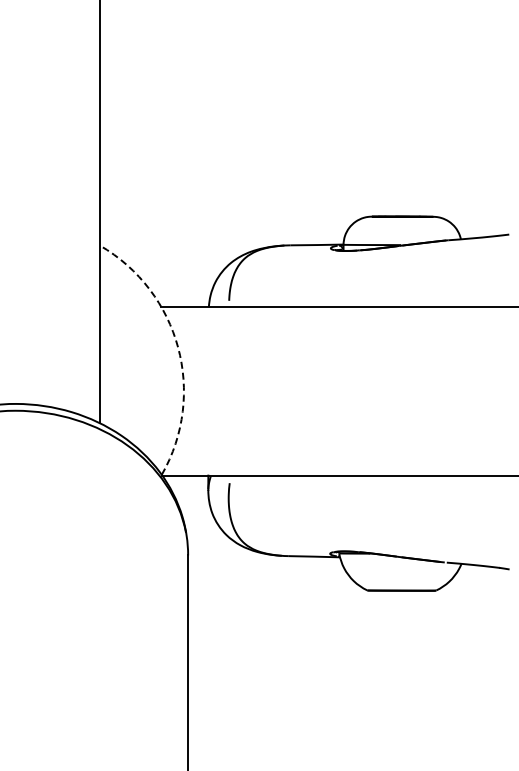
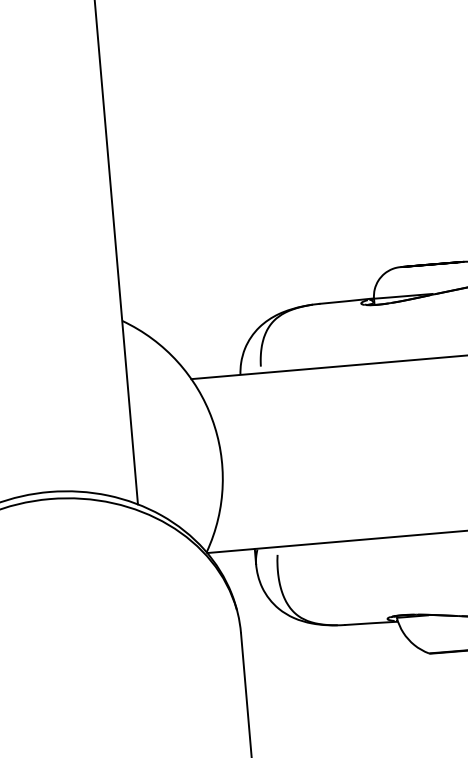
arc: (178, 347) -> (212, 419), dashed -> solid

